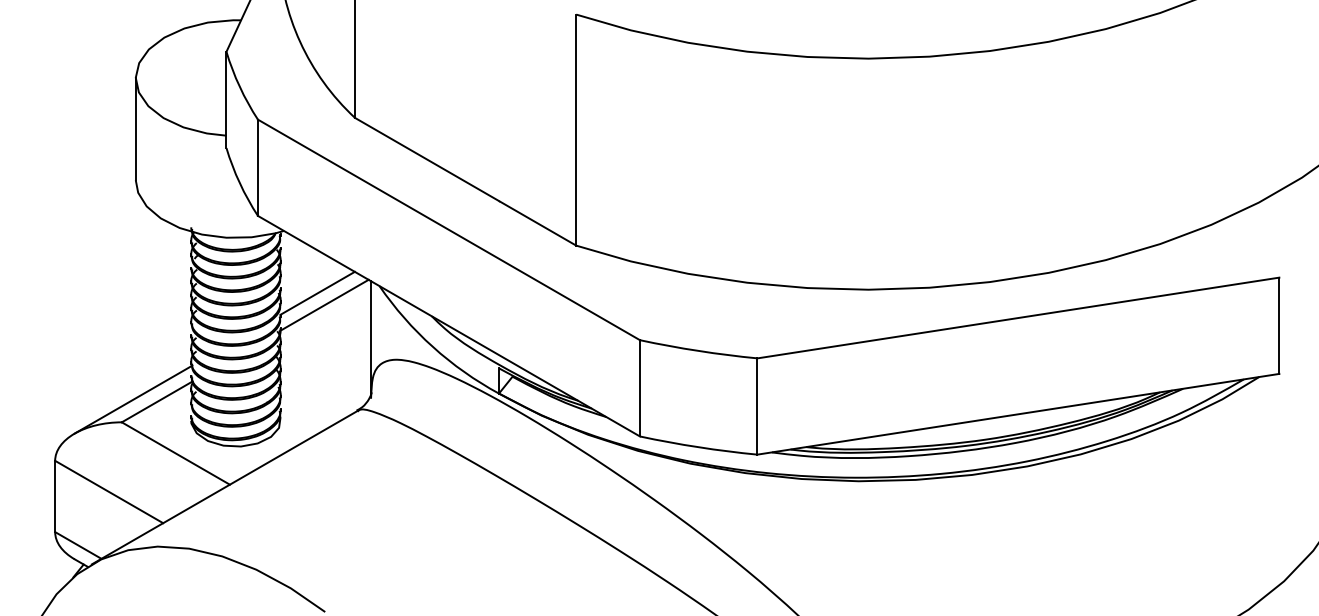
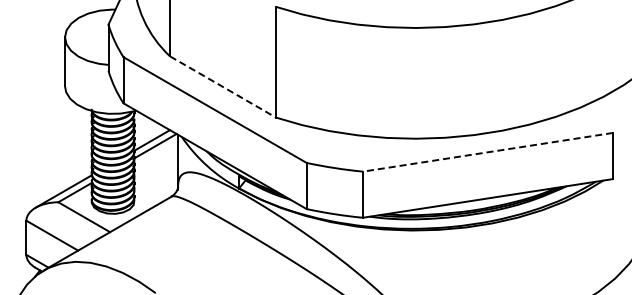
line: (466, 182) -> (223, 87), solid -> dashed
line: (1017, 318) -> (487, 152), solid -> dashed

